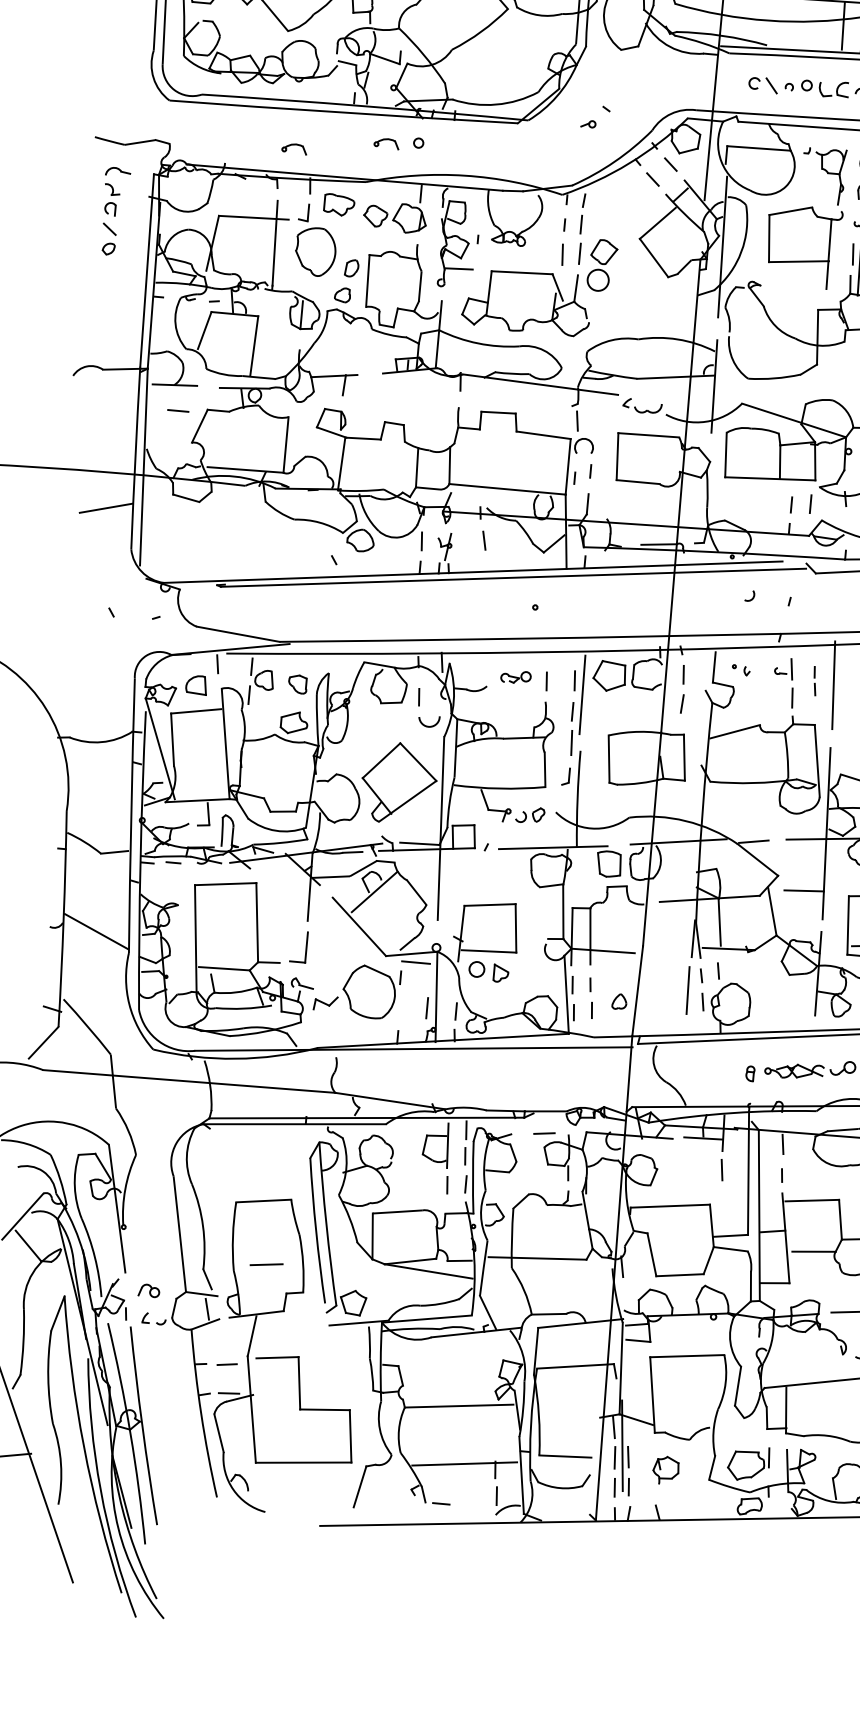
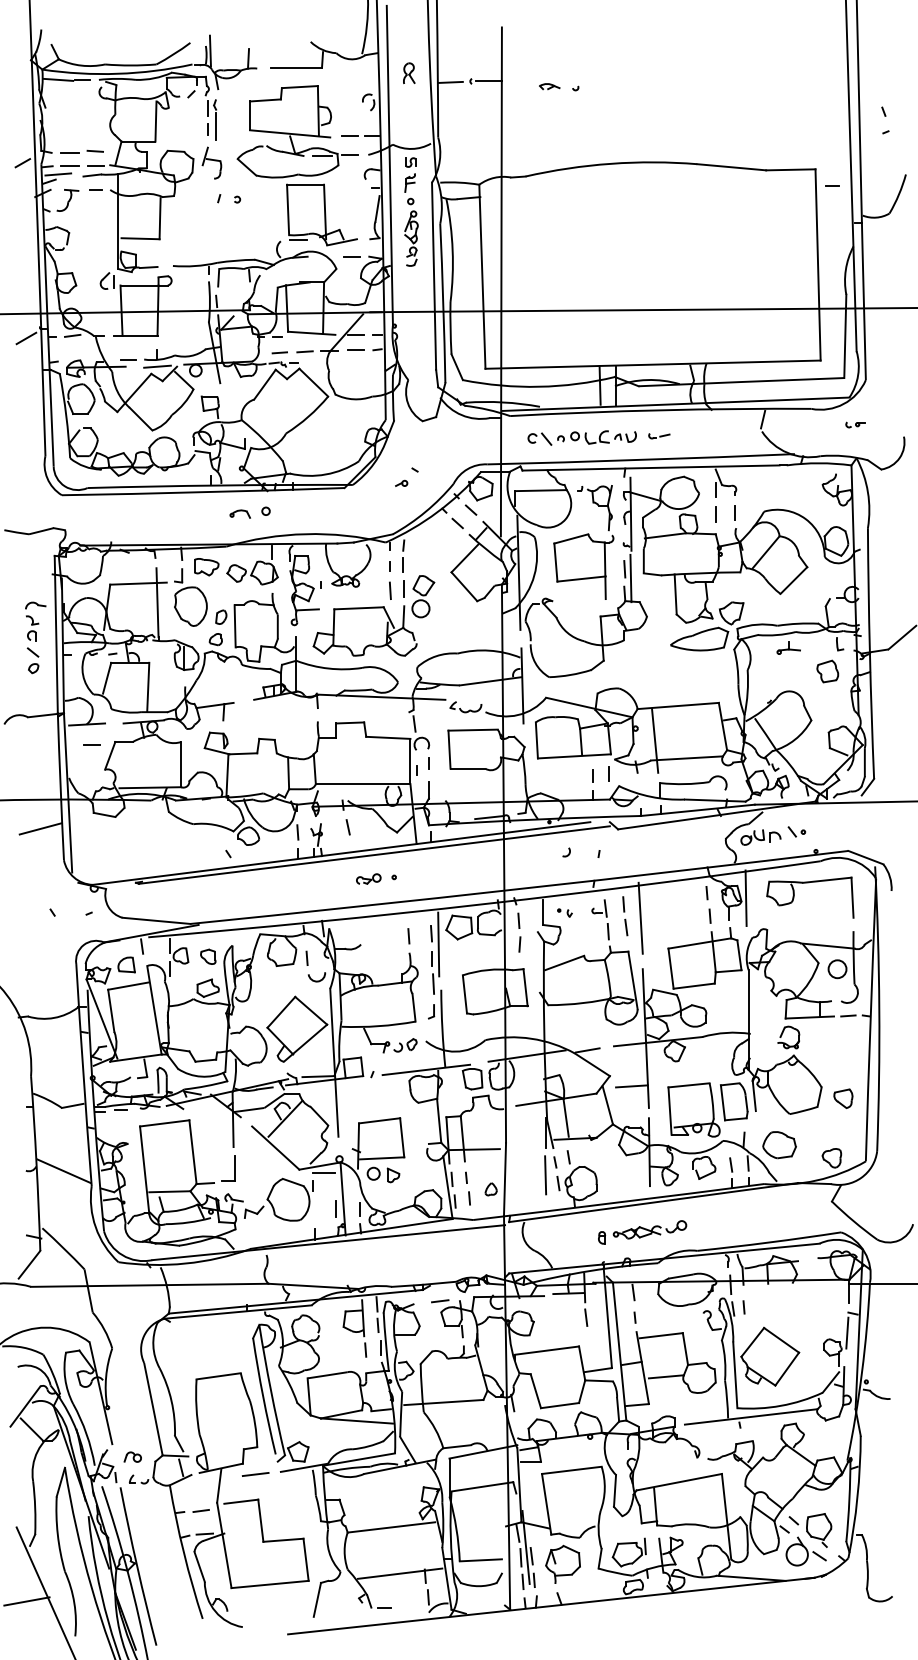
part: (293, 148) -> (165, 524), removed
part: (114, 211) -> (35, 637), moved
part: (515, 676) -> (368, 878), moved
part: (815, 681) -> (625, 916), size x1.67
line: (266, 1264) -> (255, 1474), moved
part: (665, 1469) -> (562, 1563), size x1.67

